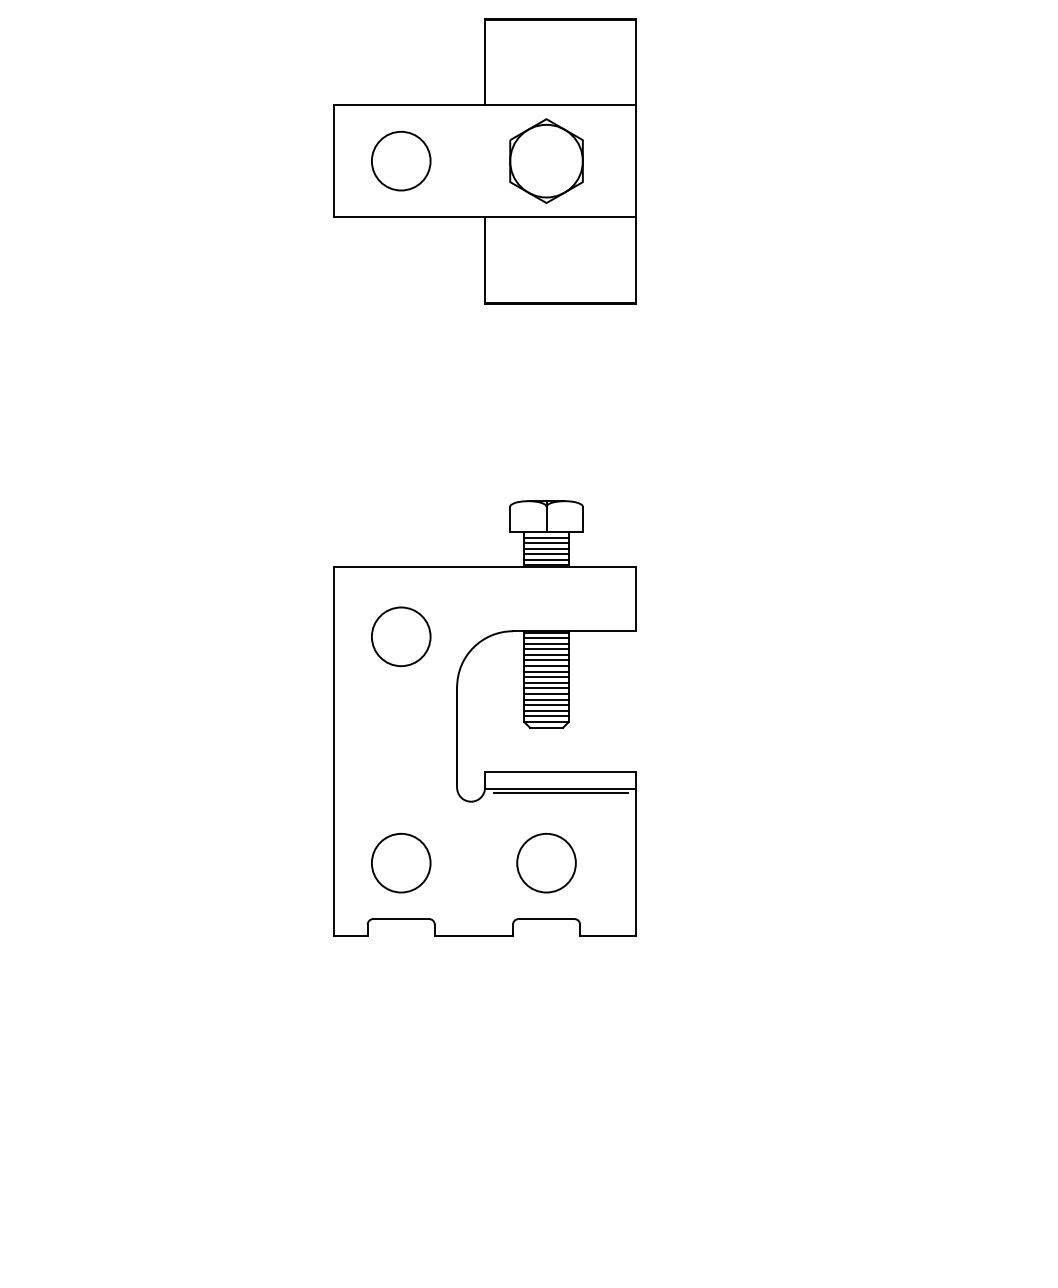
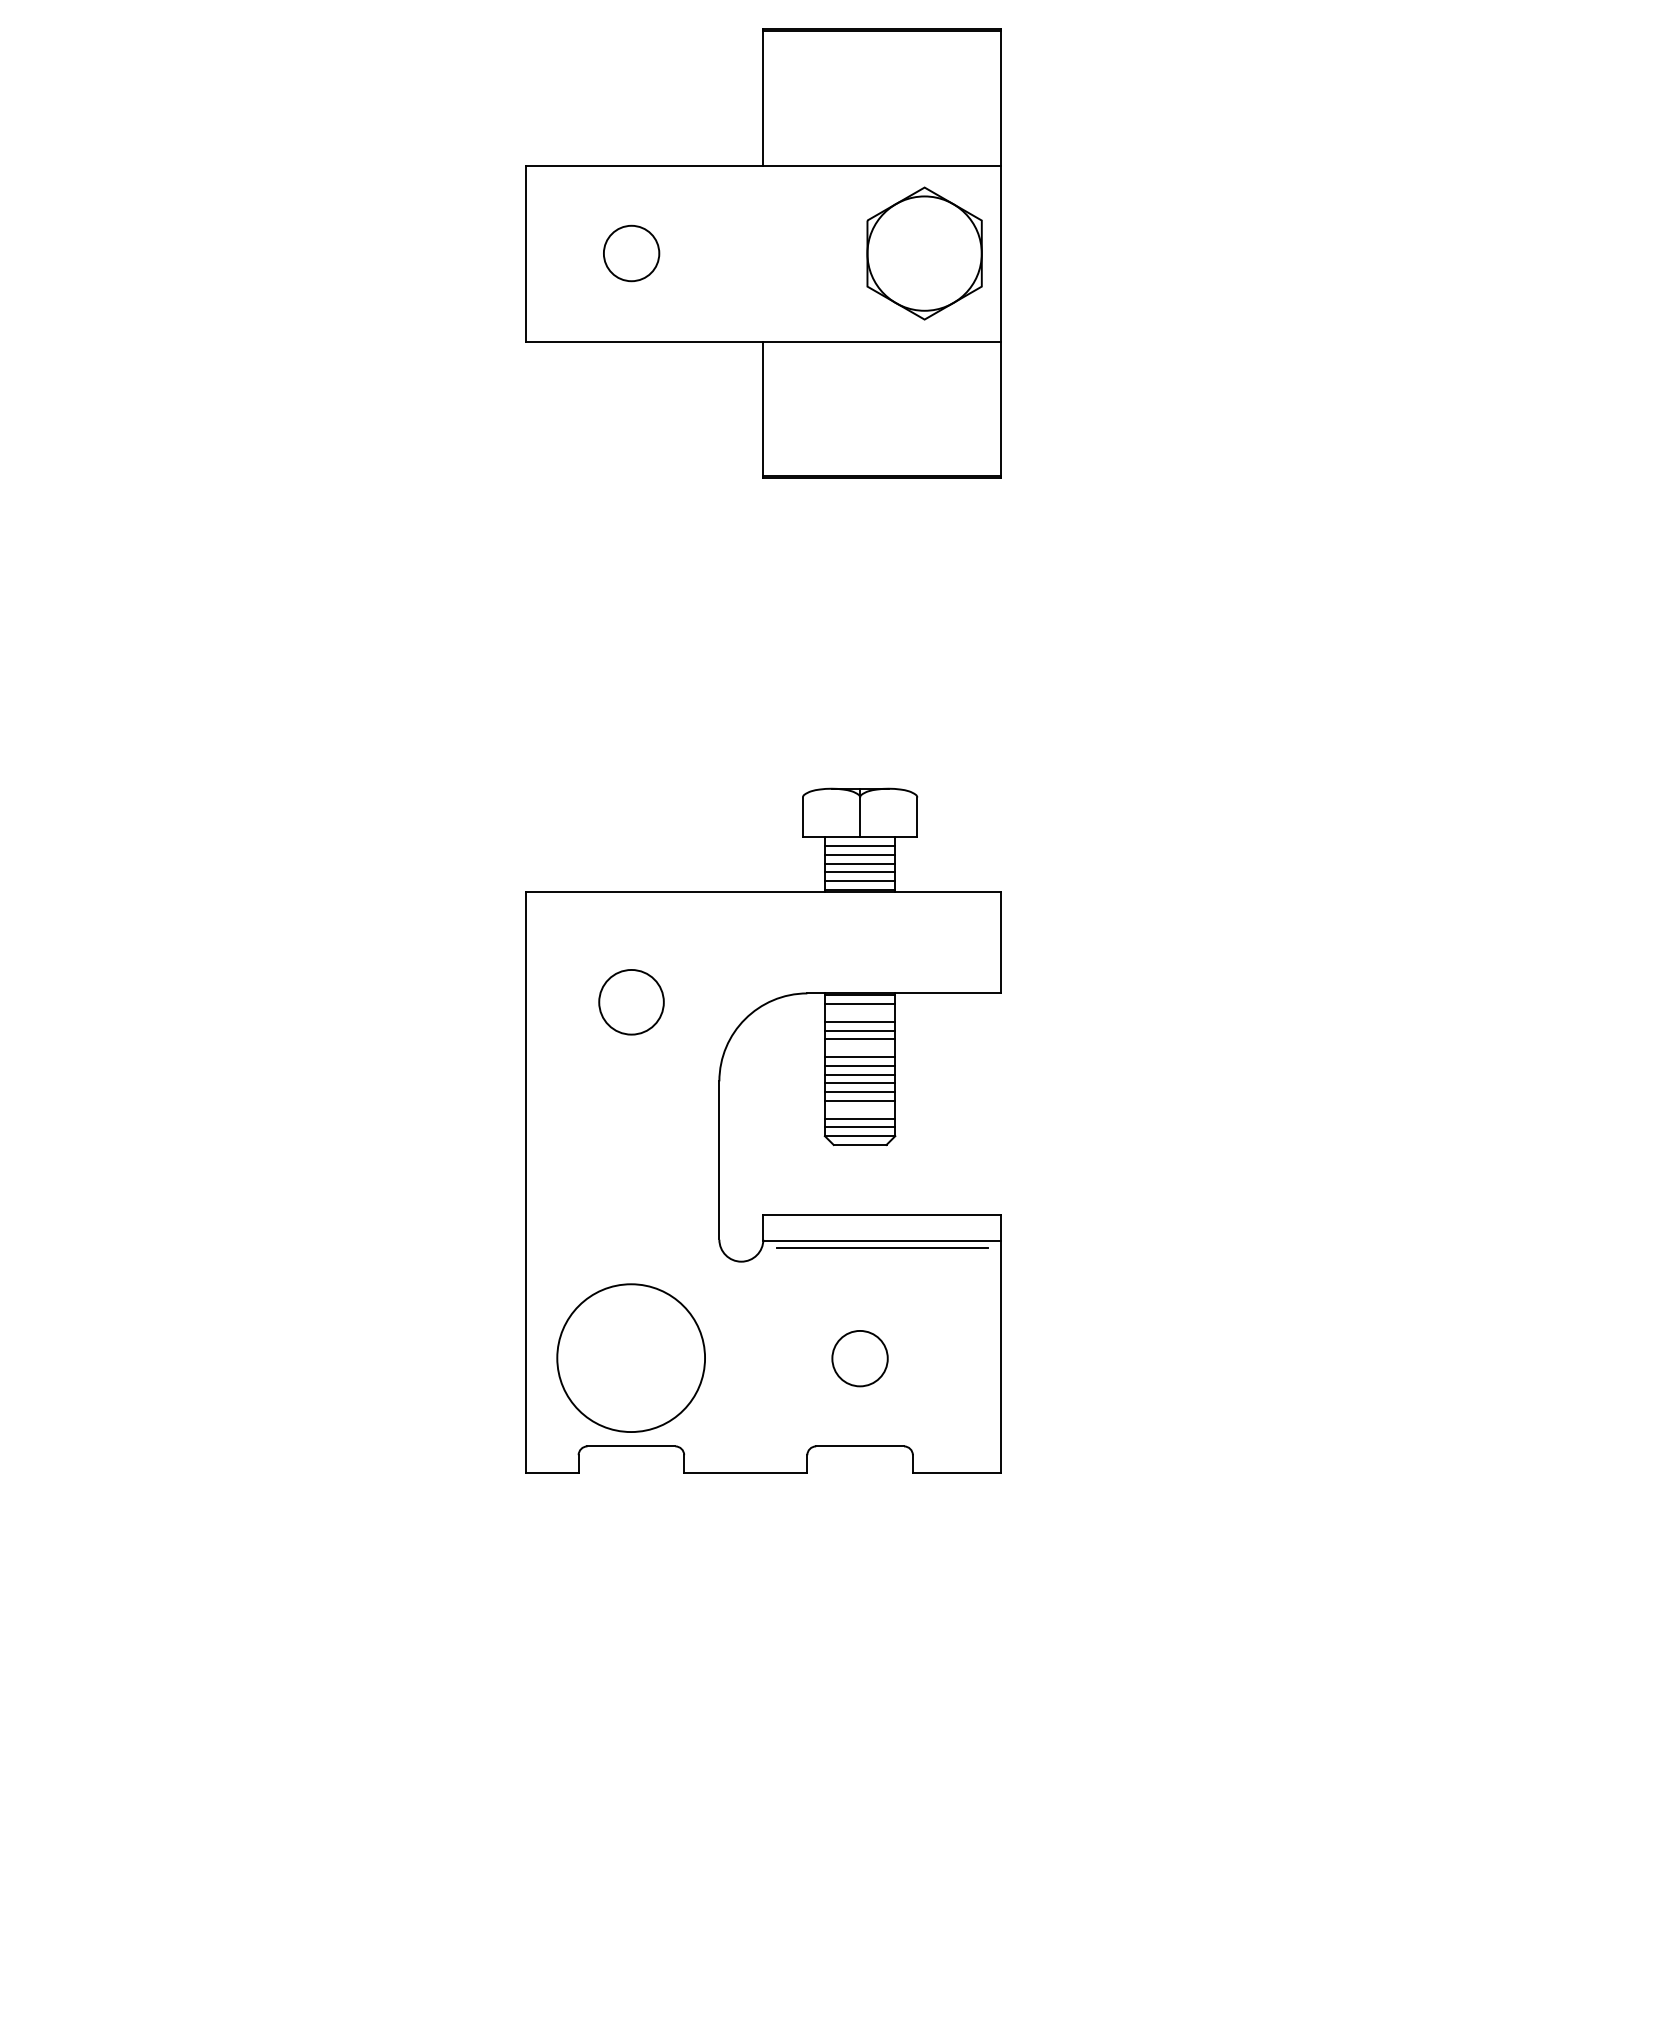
circle: (401, 160) -> (631, 252), size x0.6
part: (546, 160) -> (924, 252), moved
circle: (401, 636) -> (631, 1001), size x0.7
line: (546, 643) -> (860, 1012), removed
line: (546, 666) -> (860, 1048), removed
line: (546, 705) -> (860, 1110), removed
circle: (401, 863) -> (631, 1358), size x1.6
circle: (546, 863) -> (860, 1358), size x0.6

